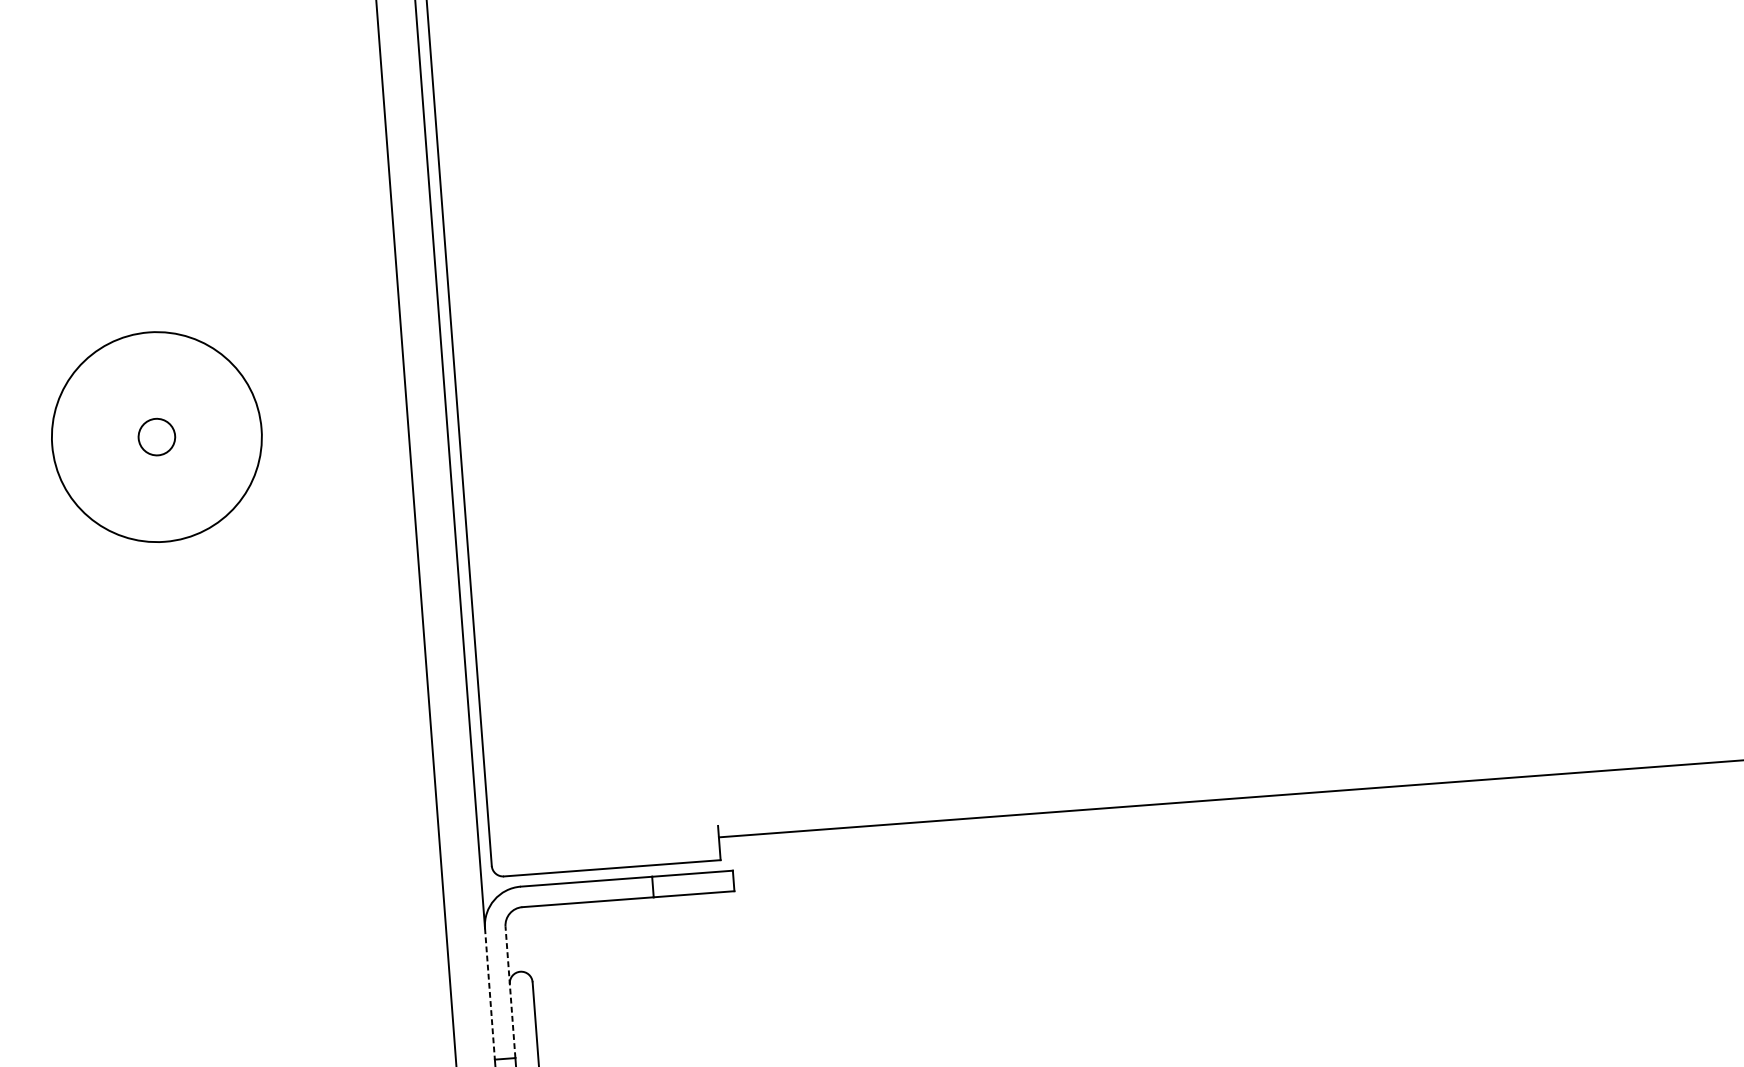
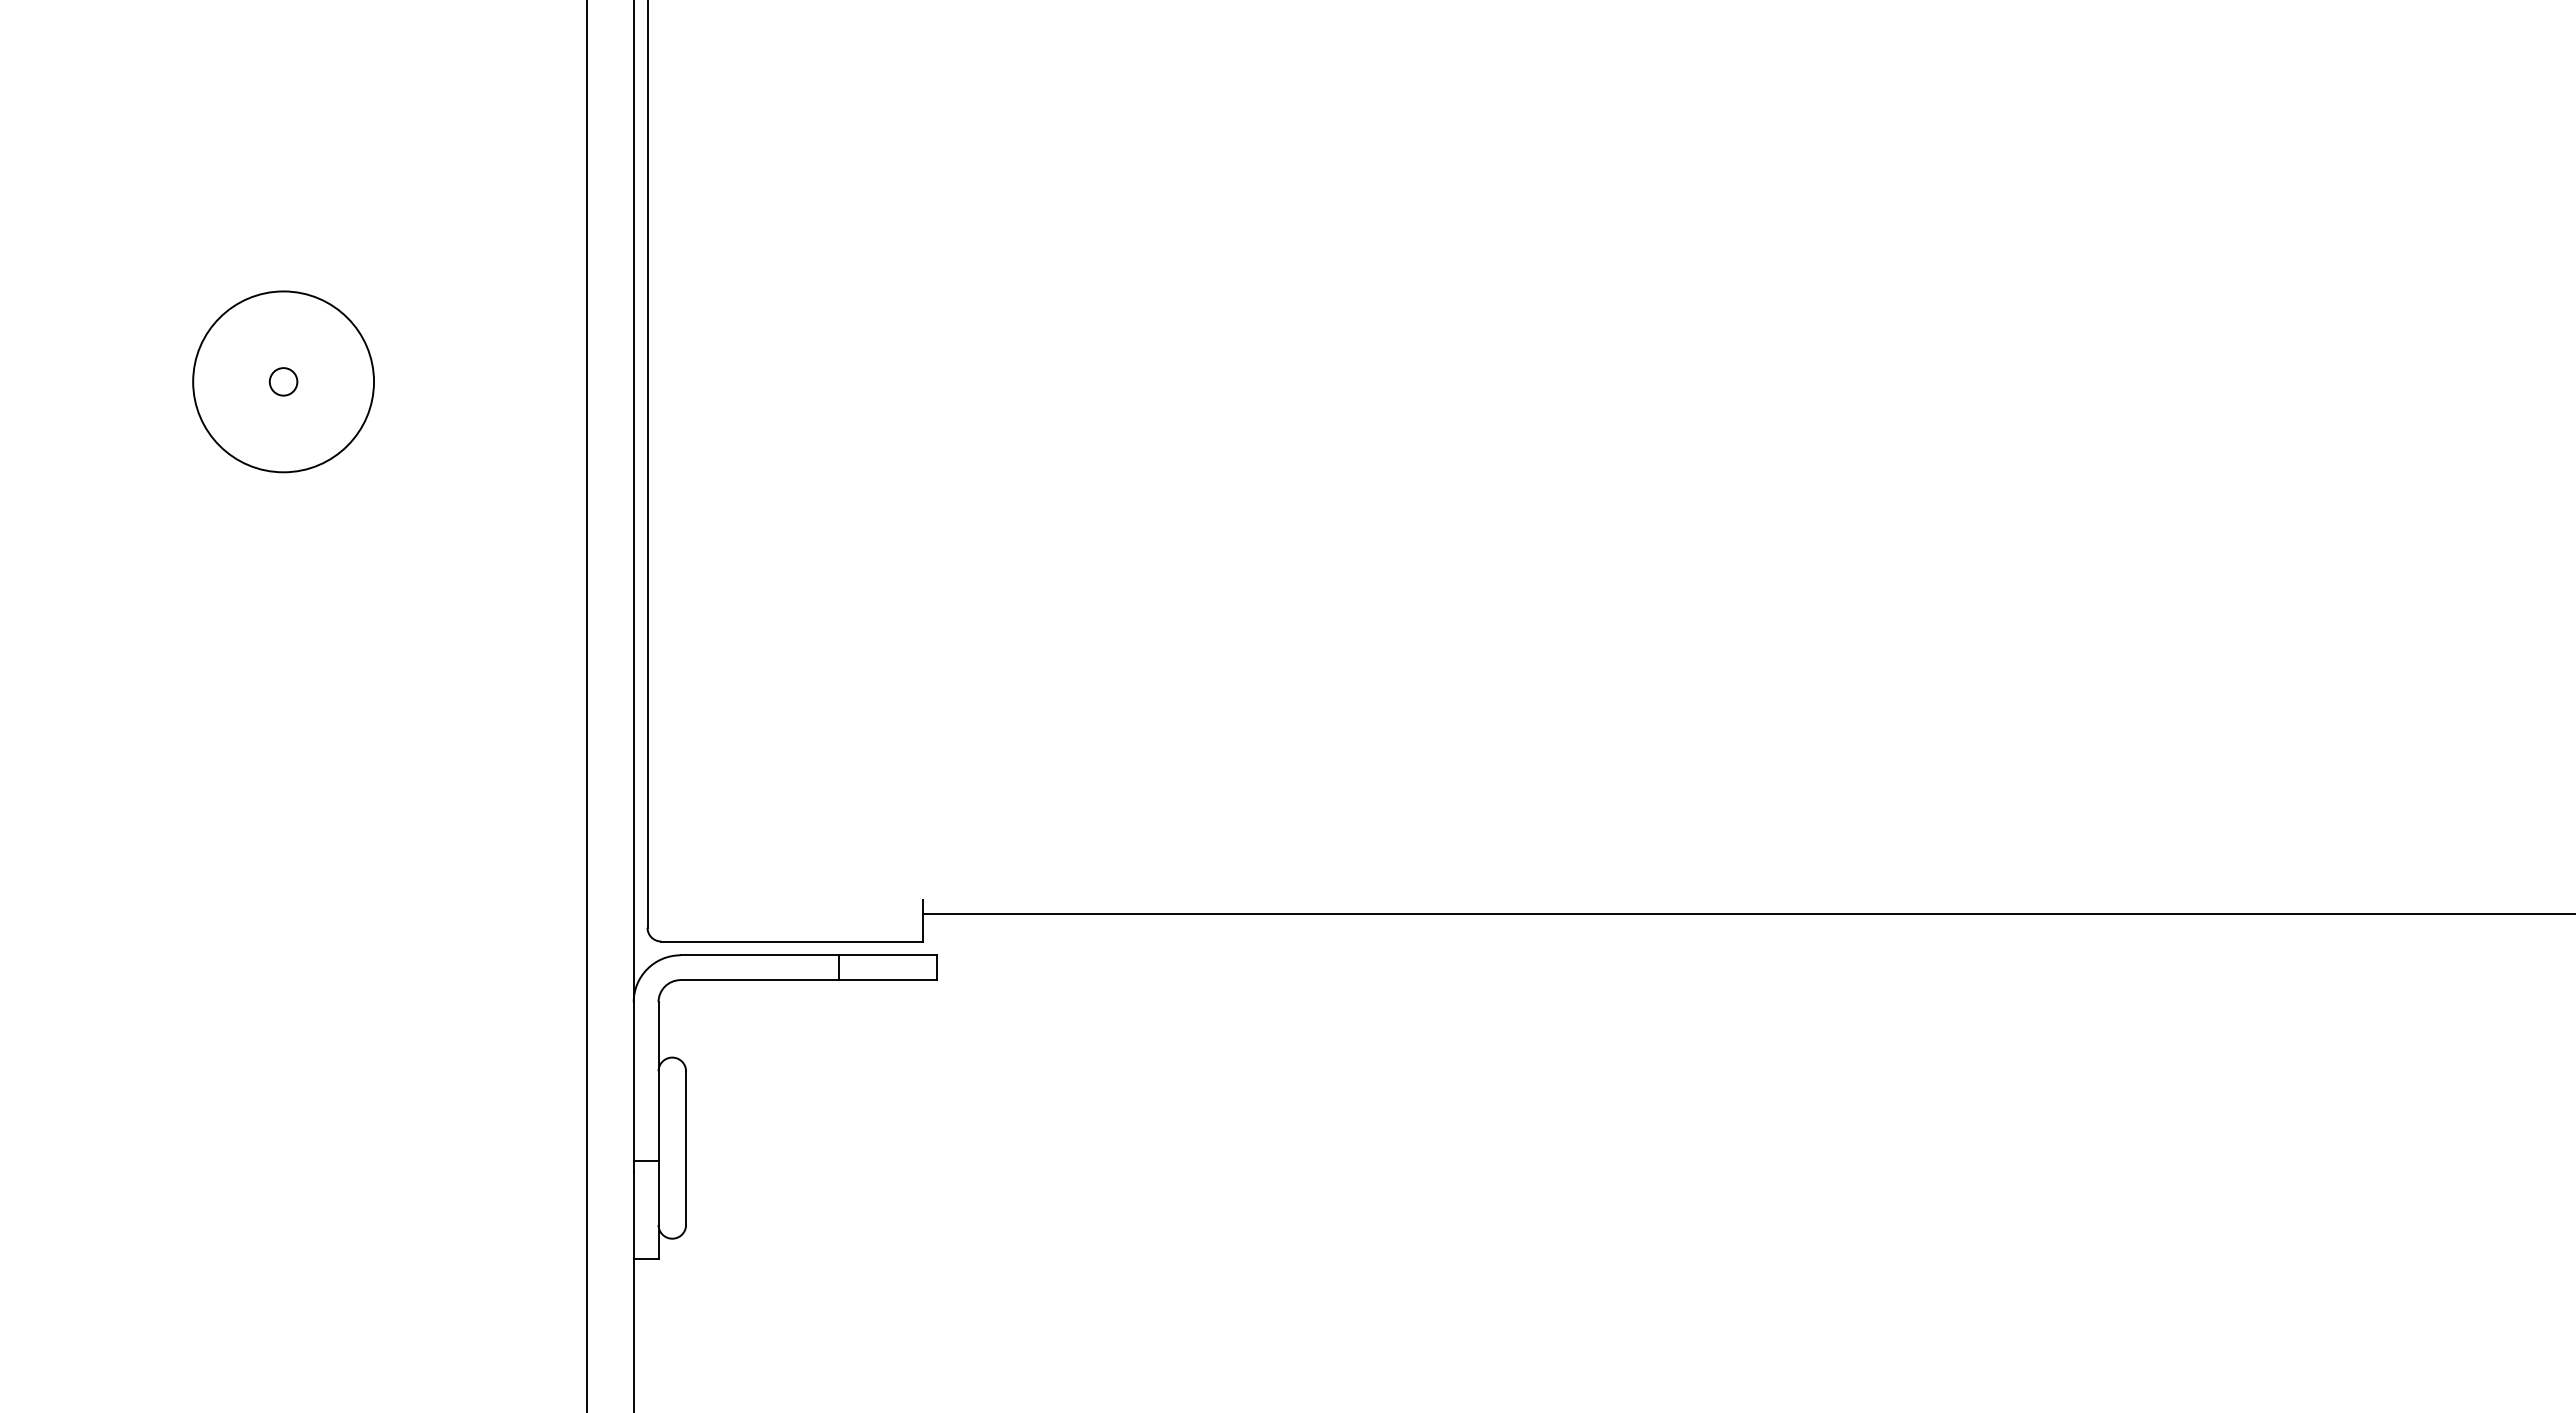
circle: (156, 436) -> (283, 381), size x0.62
circle: (156, 436) -> (283, 381), size x0.71
line: (510, 992) -> (658, 1081), dashed -> solid
line: (489, 994) -> (633, 1082), dashed -> solid

